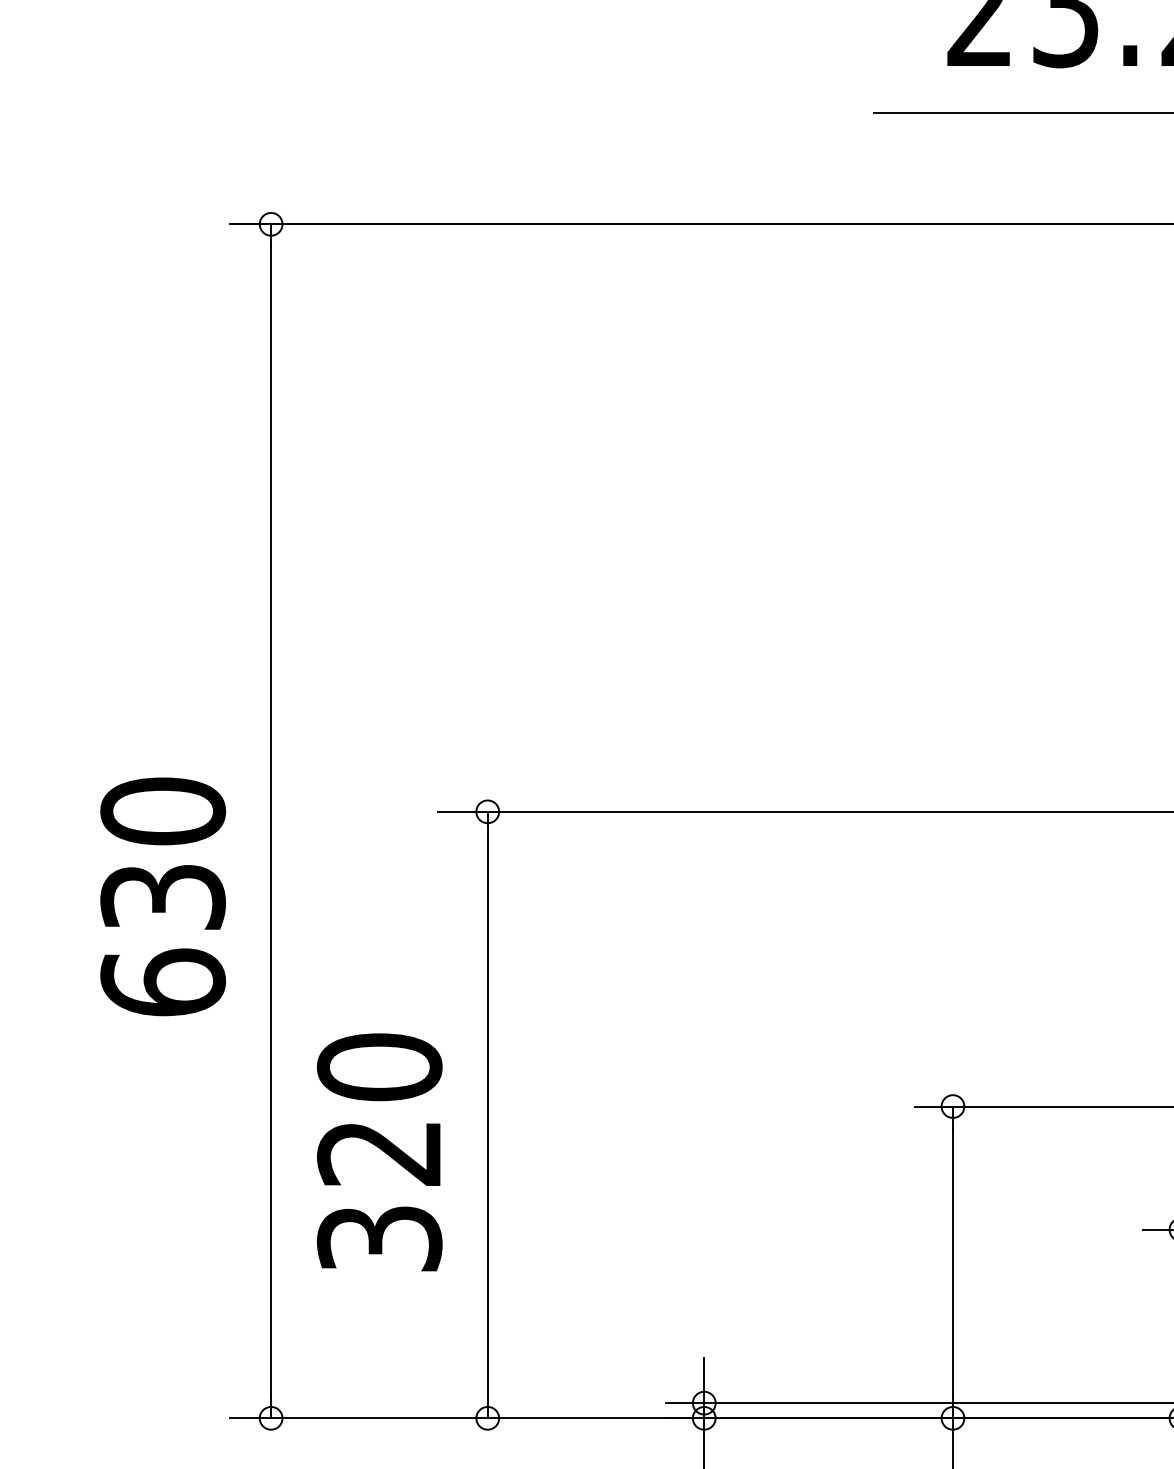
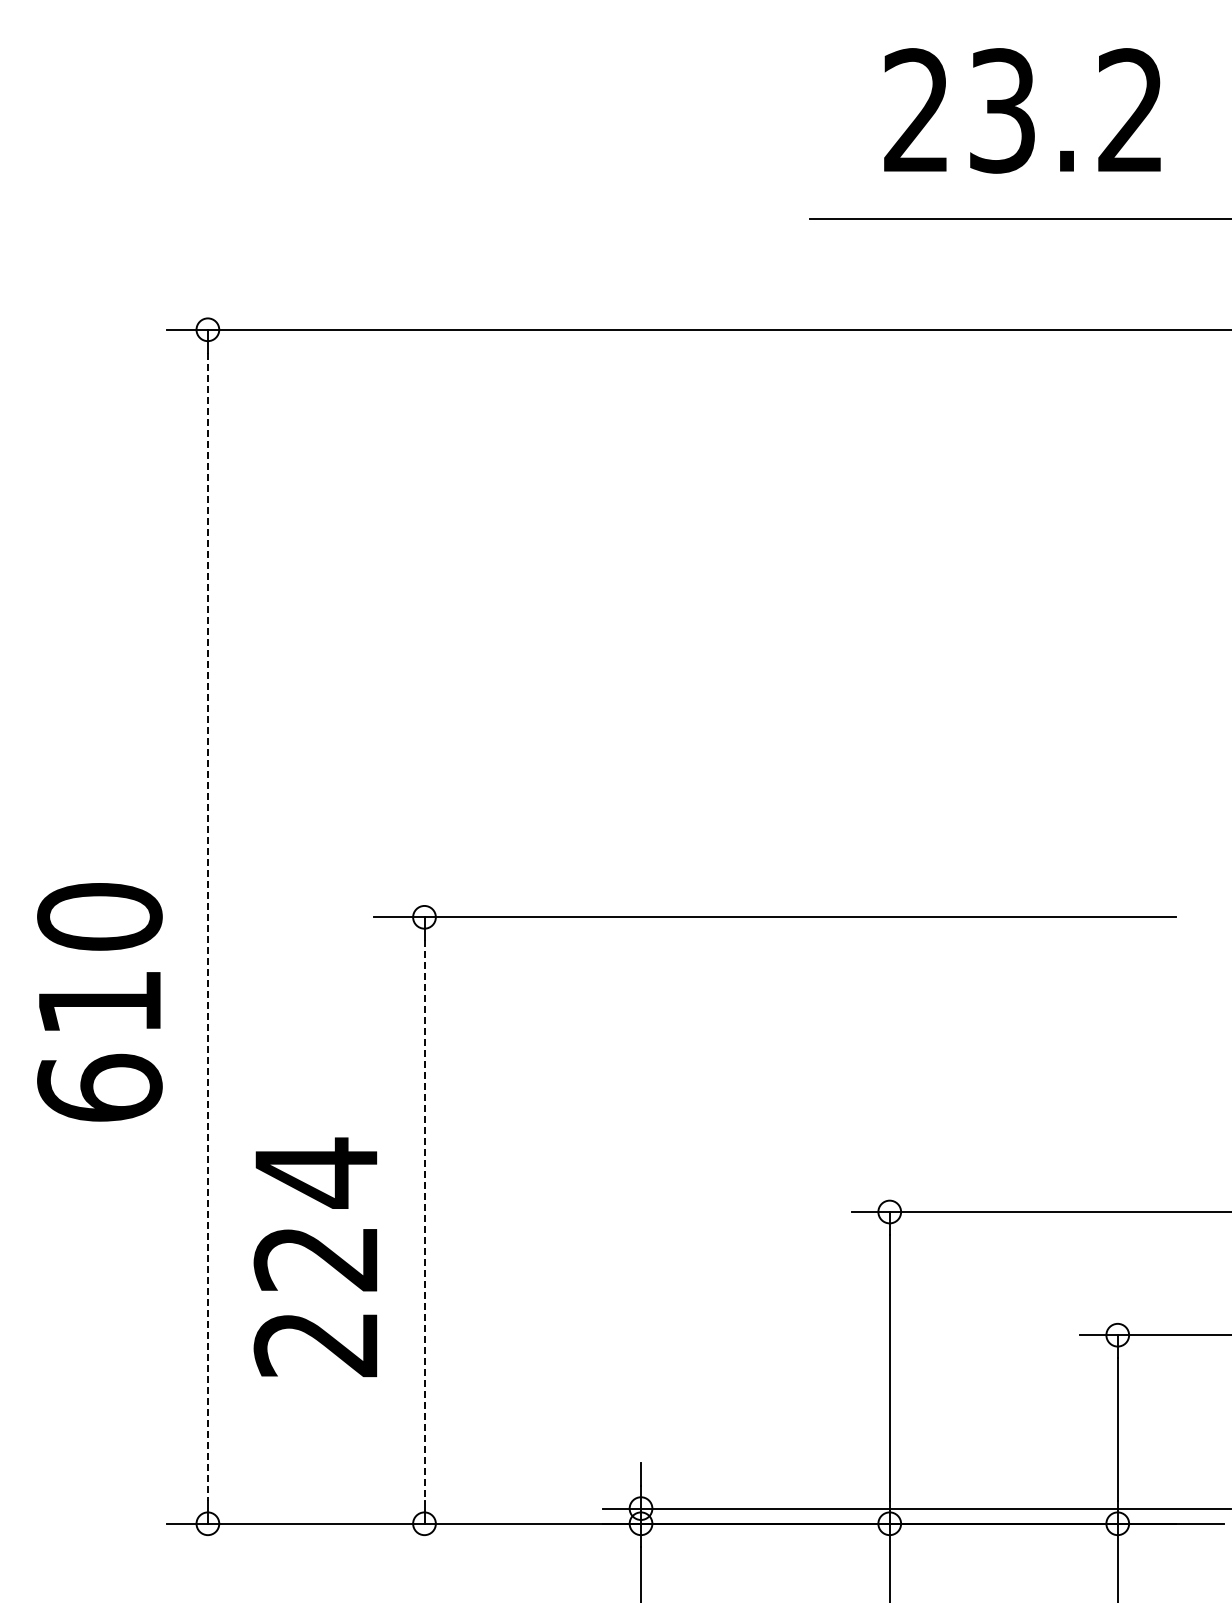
line: (270, 822) -> (207, 927), solid -> dashed
text: (162, 897) -> (99, 1002), 630 -> 610
line: (487, 1116) -> (424, 1221), solid -> dashed
text: (379, 1152) -> (316, 1257), 320 -> 224

